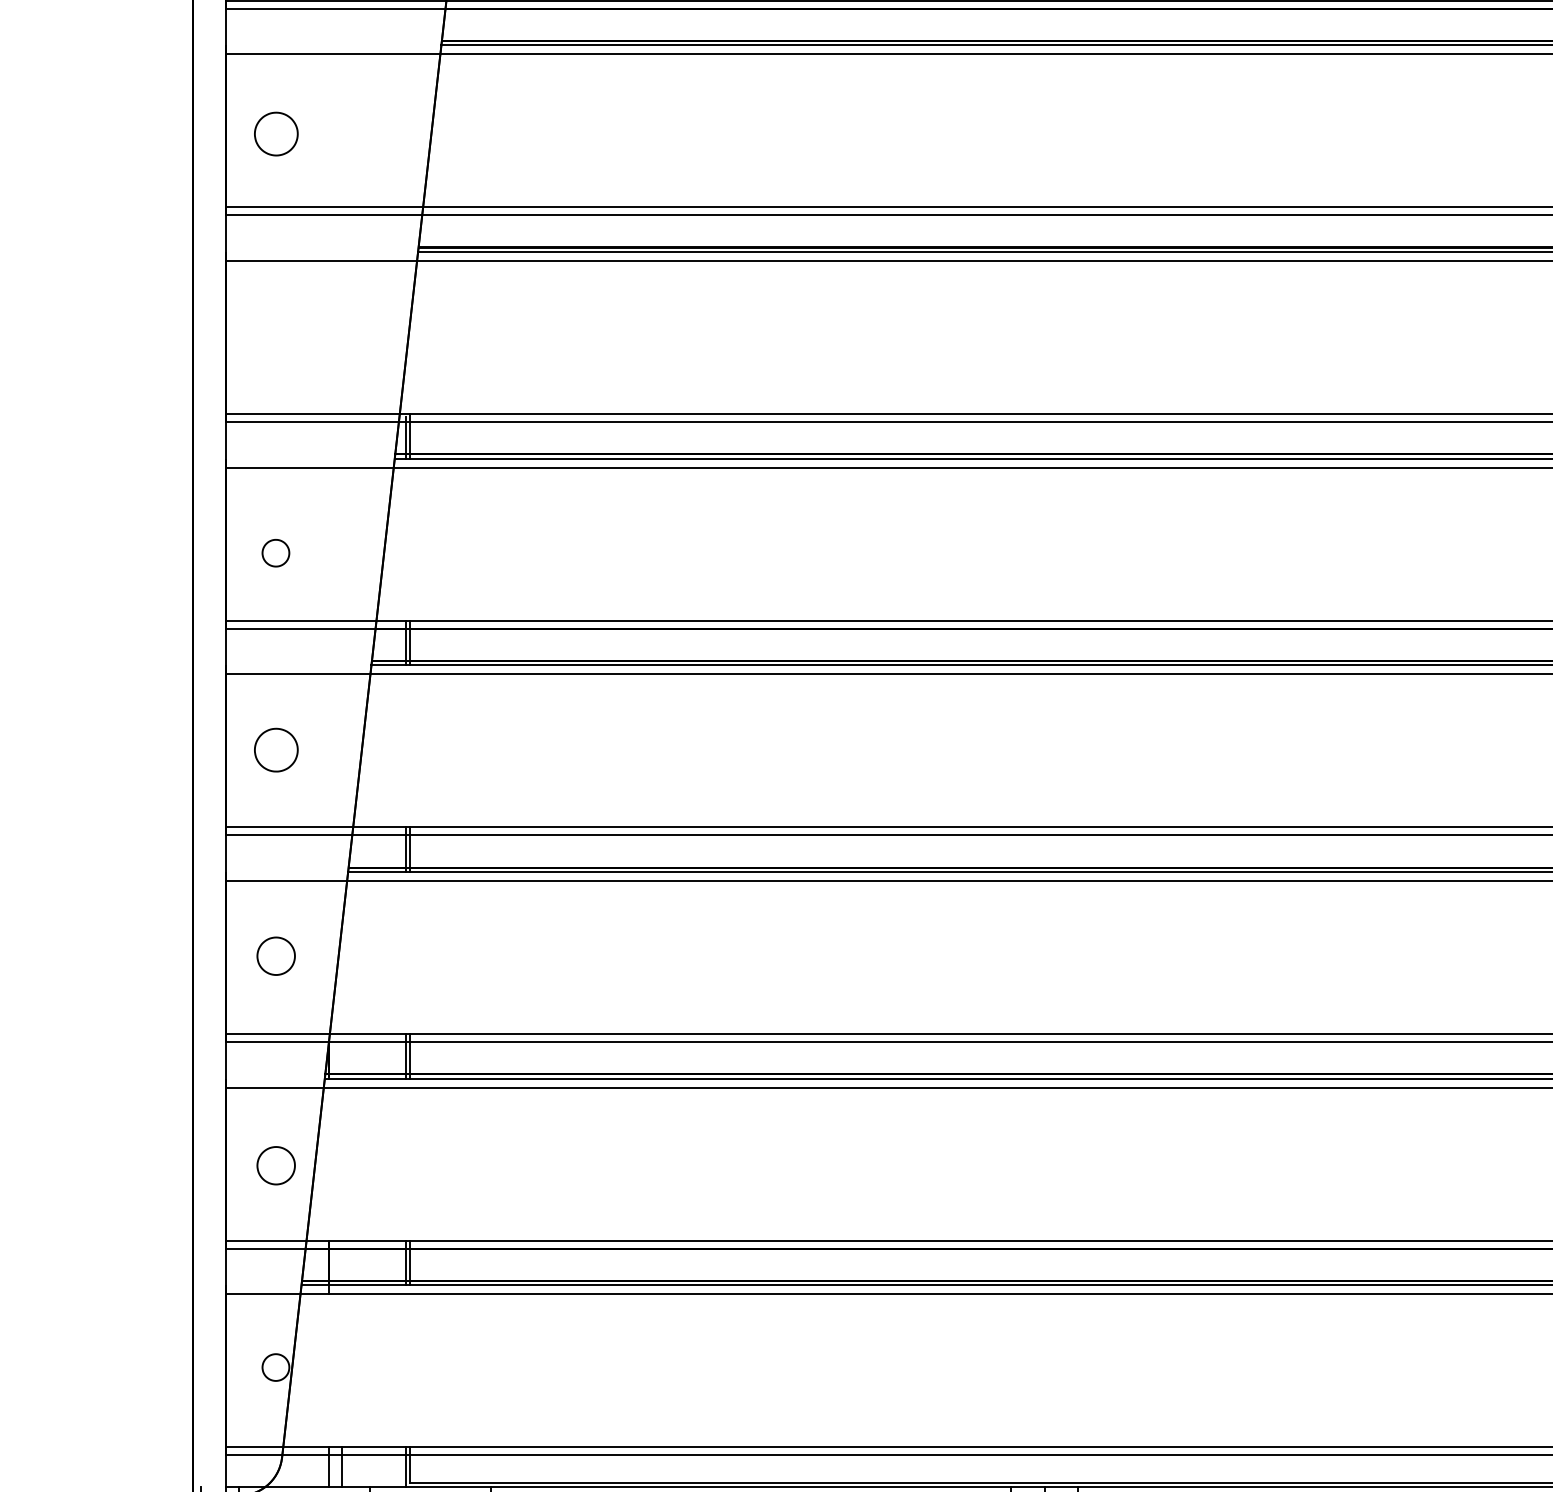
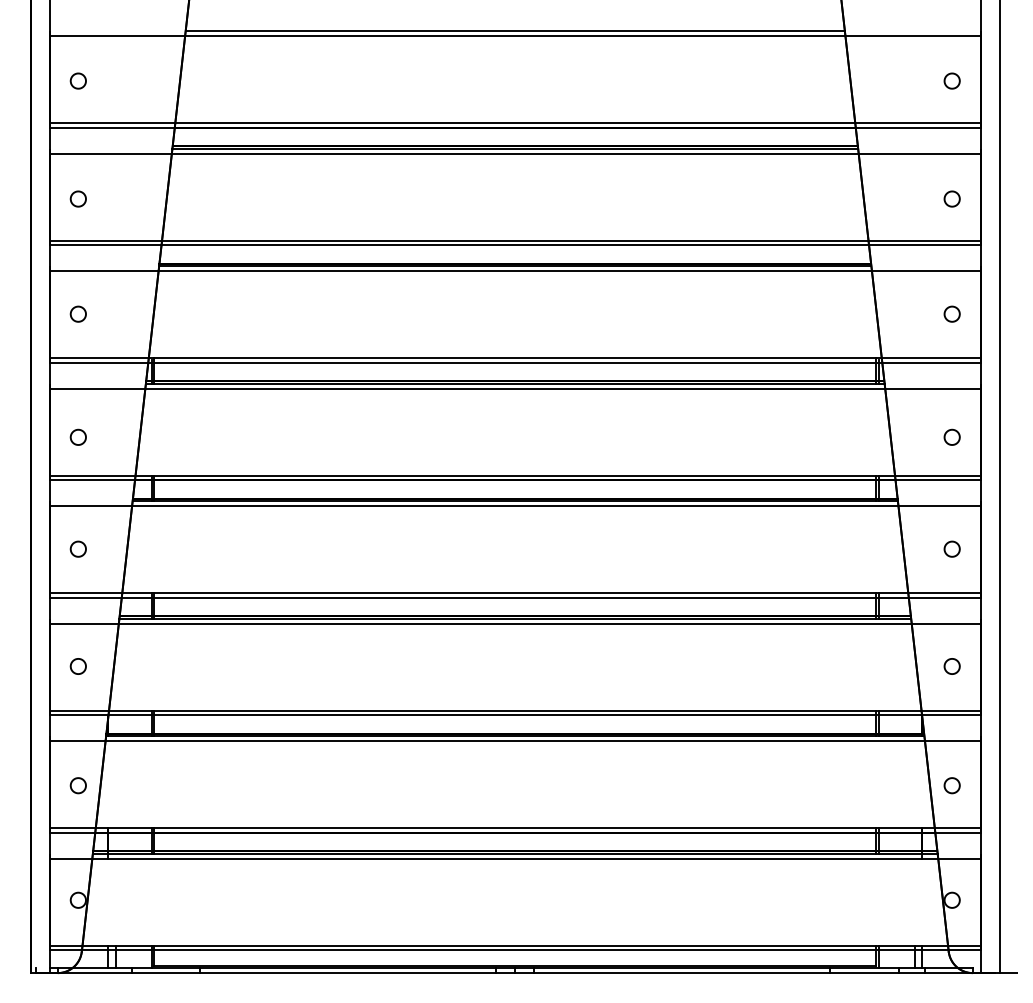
part: (274, 132) -> (77, 198), size x0.62
part: (274, 335) -> (77, 313), added
part: (274, 748) -> (77, 548), size x0.62
part: (274, 956) -> (77, 666), size x0.71
part: (274, 1165) -> (77, 785), size x0.71

